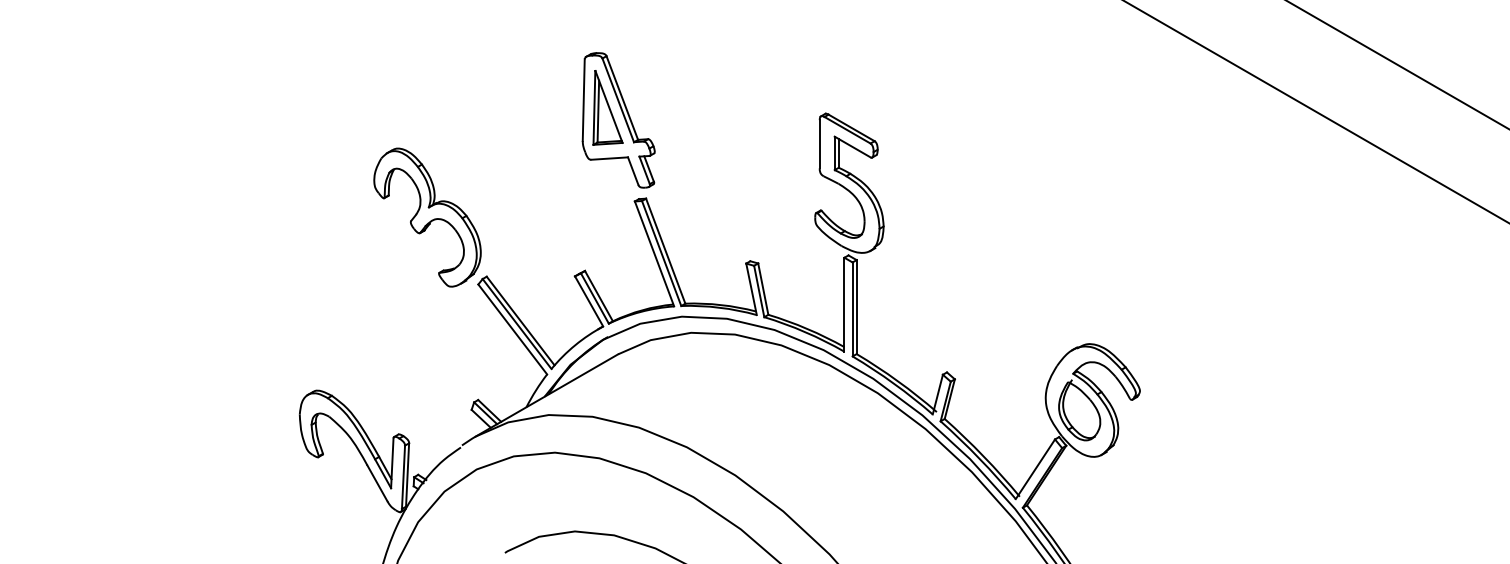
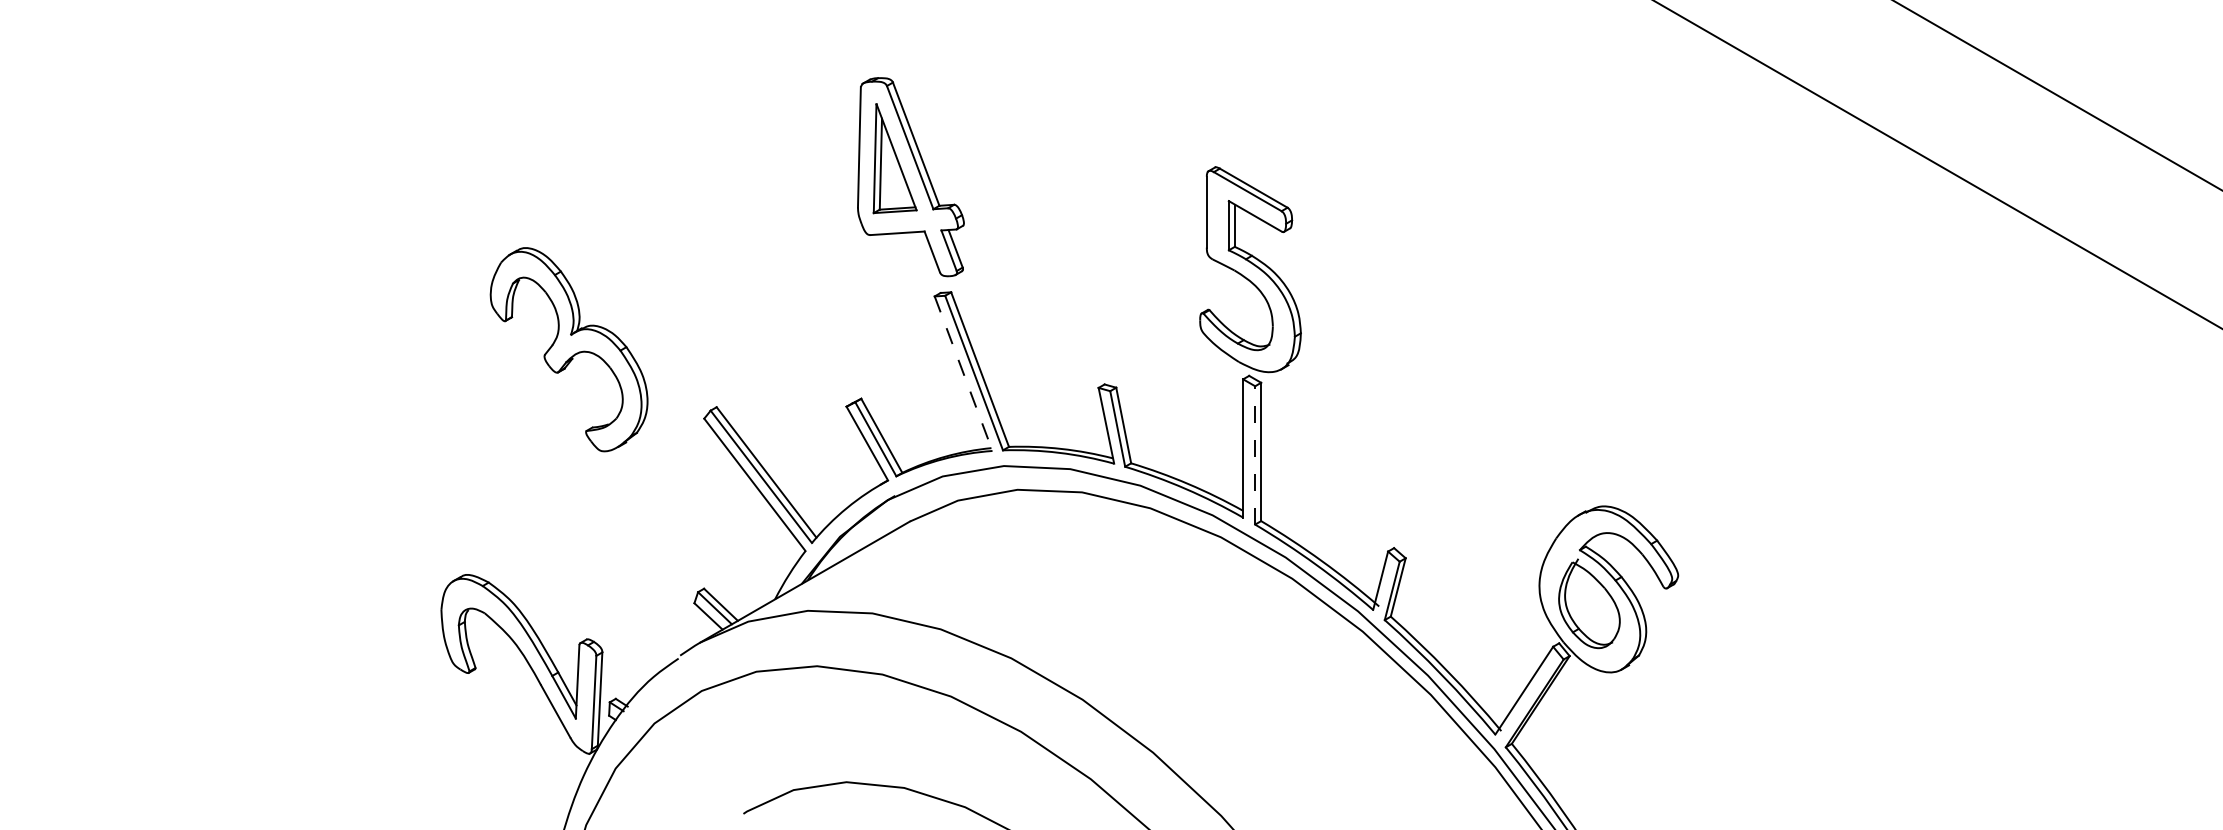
part: (427, 217) -> (569, 349), moved
line: (654, 254) -> (963, 374), solid -> dashed
line: (852, 309) -> (1255, 455), solid -> dashed

